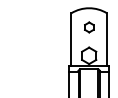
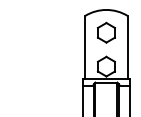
part: (89, 27) -> (106, 32), size x1.67

